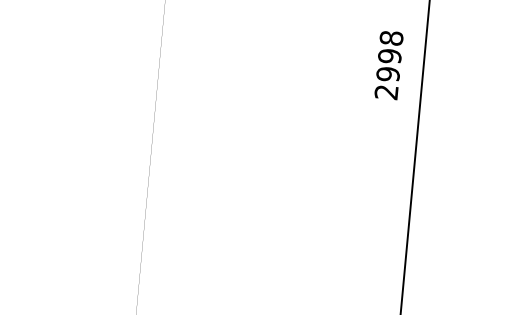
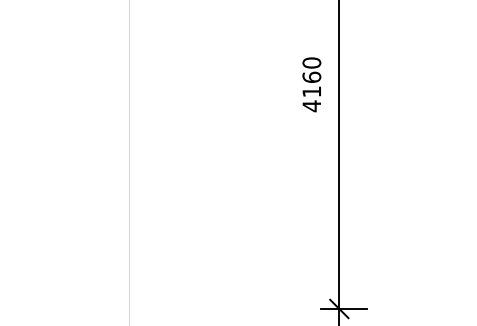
text: (388, 65) -> (311, 84), 2998 -> 4160

